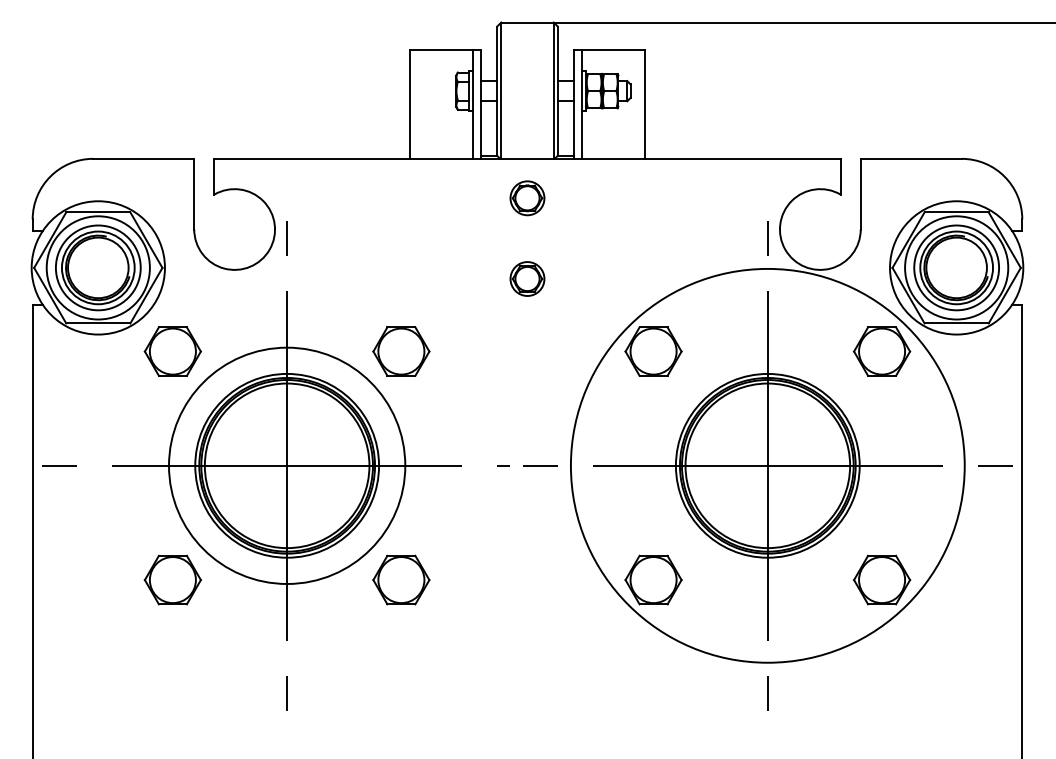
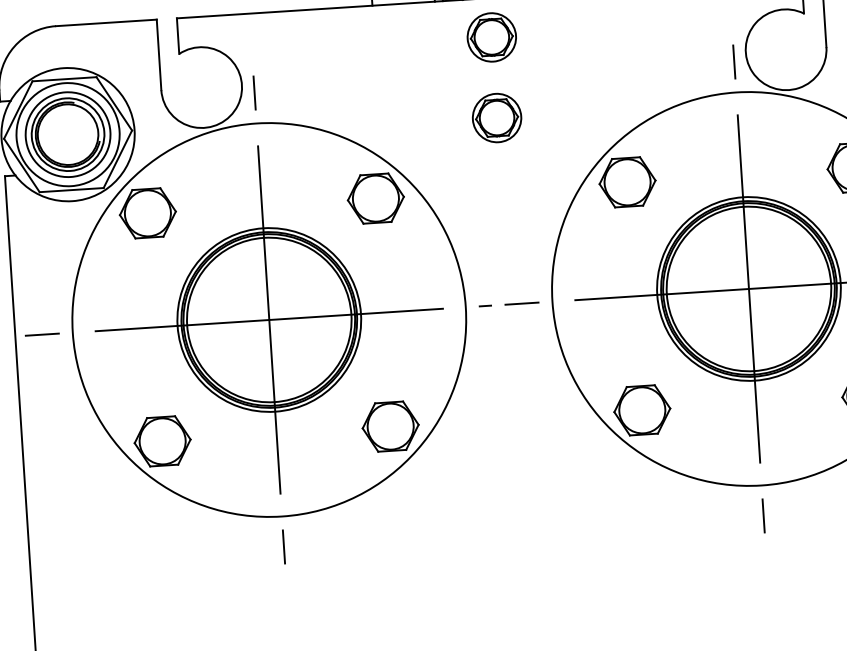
part: (527, 198) -> (491, 37), size x1.43
part: (527, 278) -> (497, 117), size x1.43
circle: (287, 465) -> (269, 319), size x1.67

